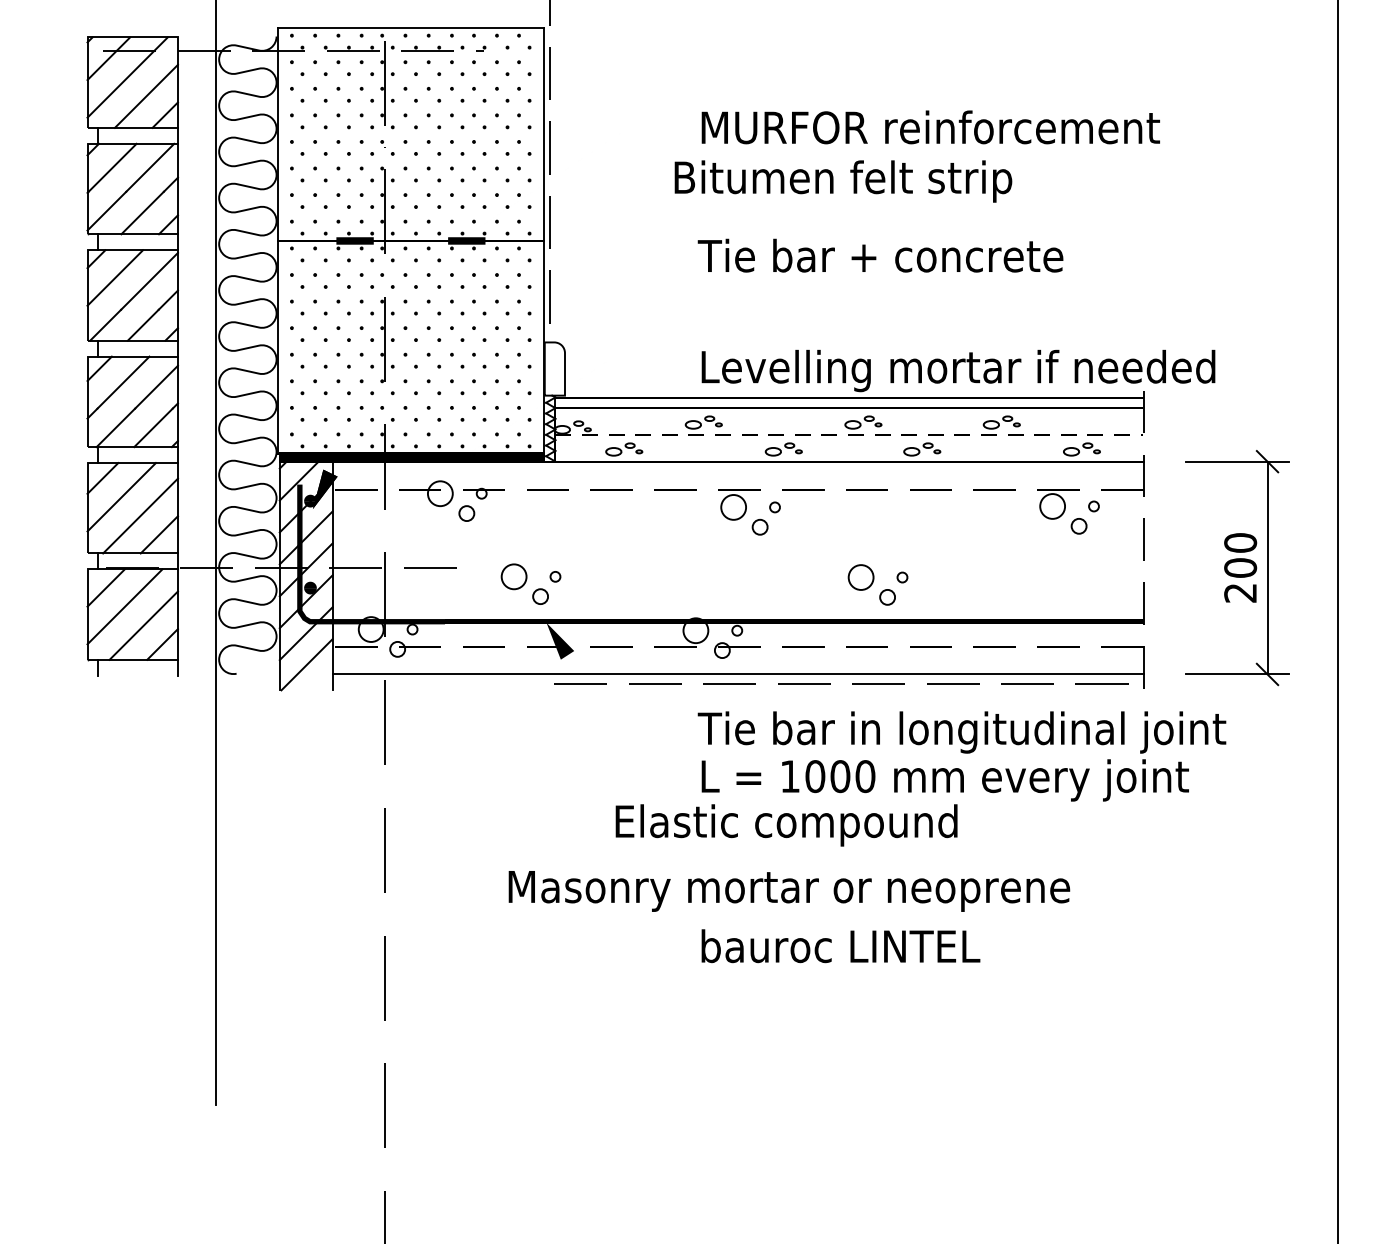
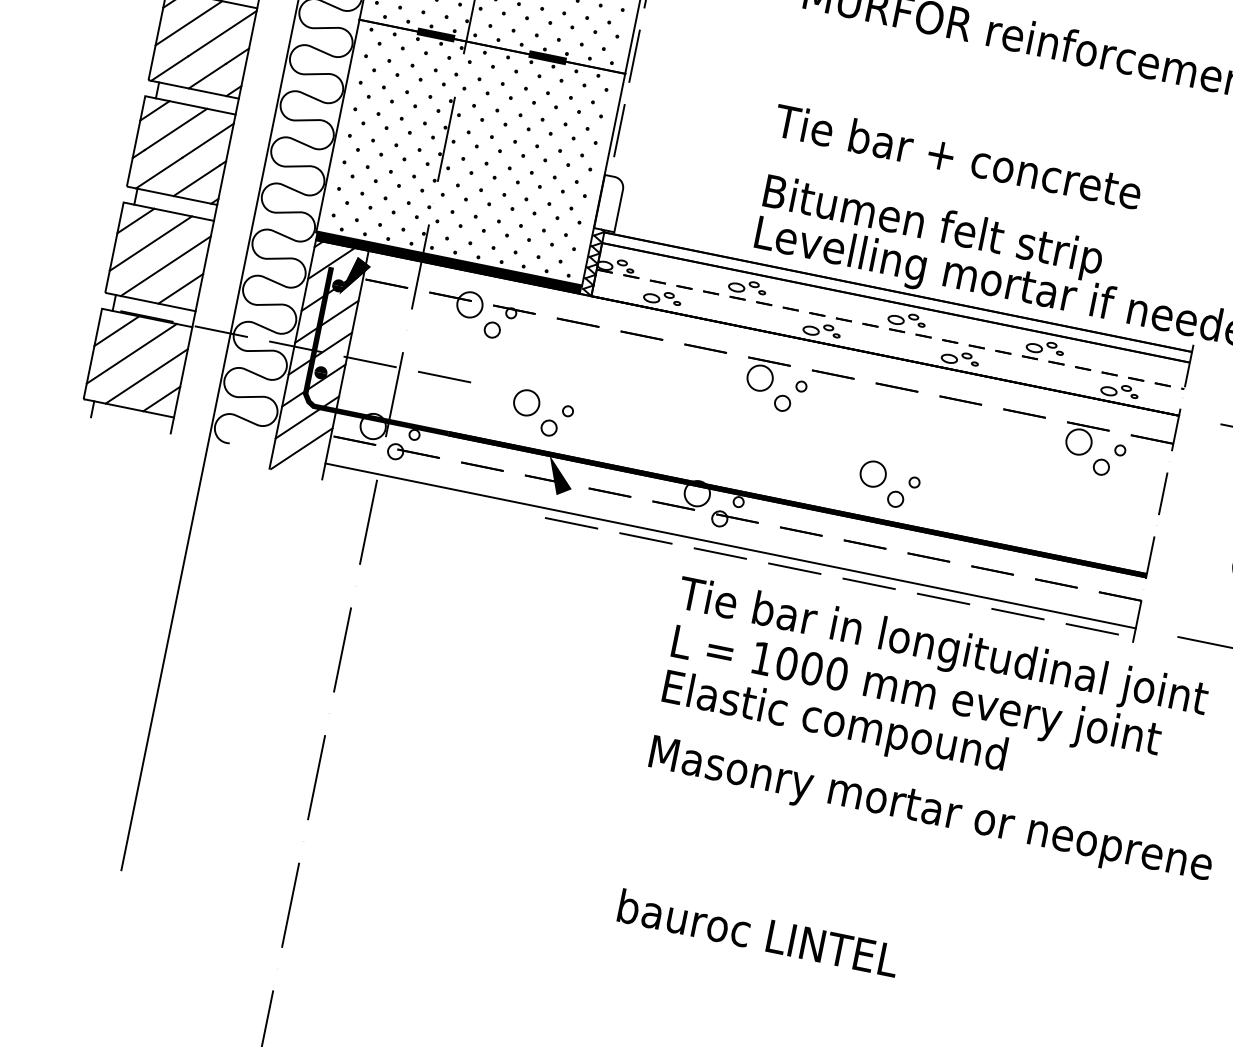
text: (843, 181) -> (933, 228), moved
text: (786, 825) -> (834, 724), moved
text: (789, 891) -> (930, 812), moved
text: (840, 946) -> (758, 933), moved

